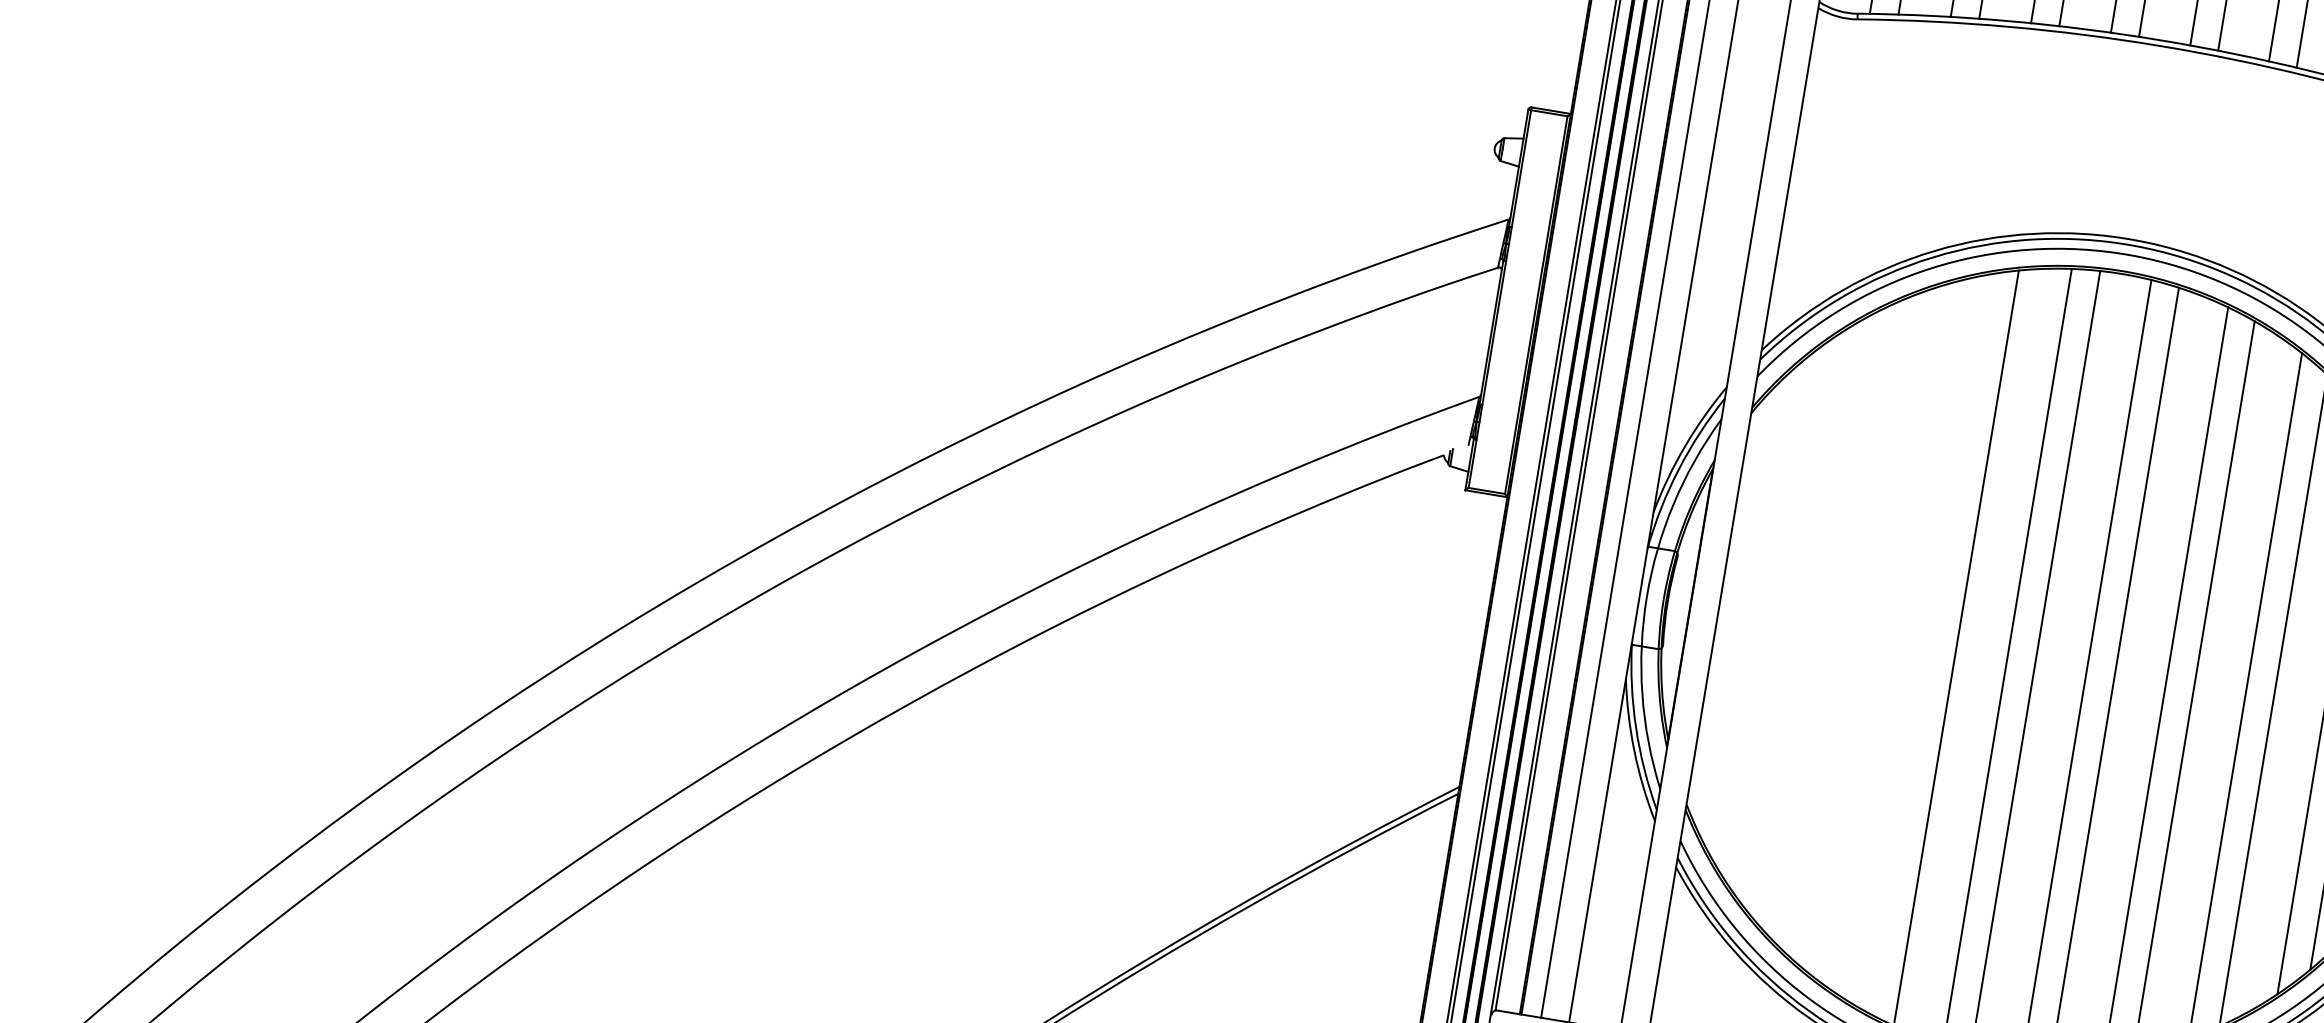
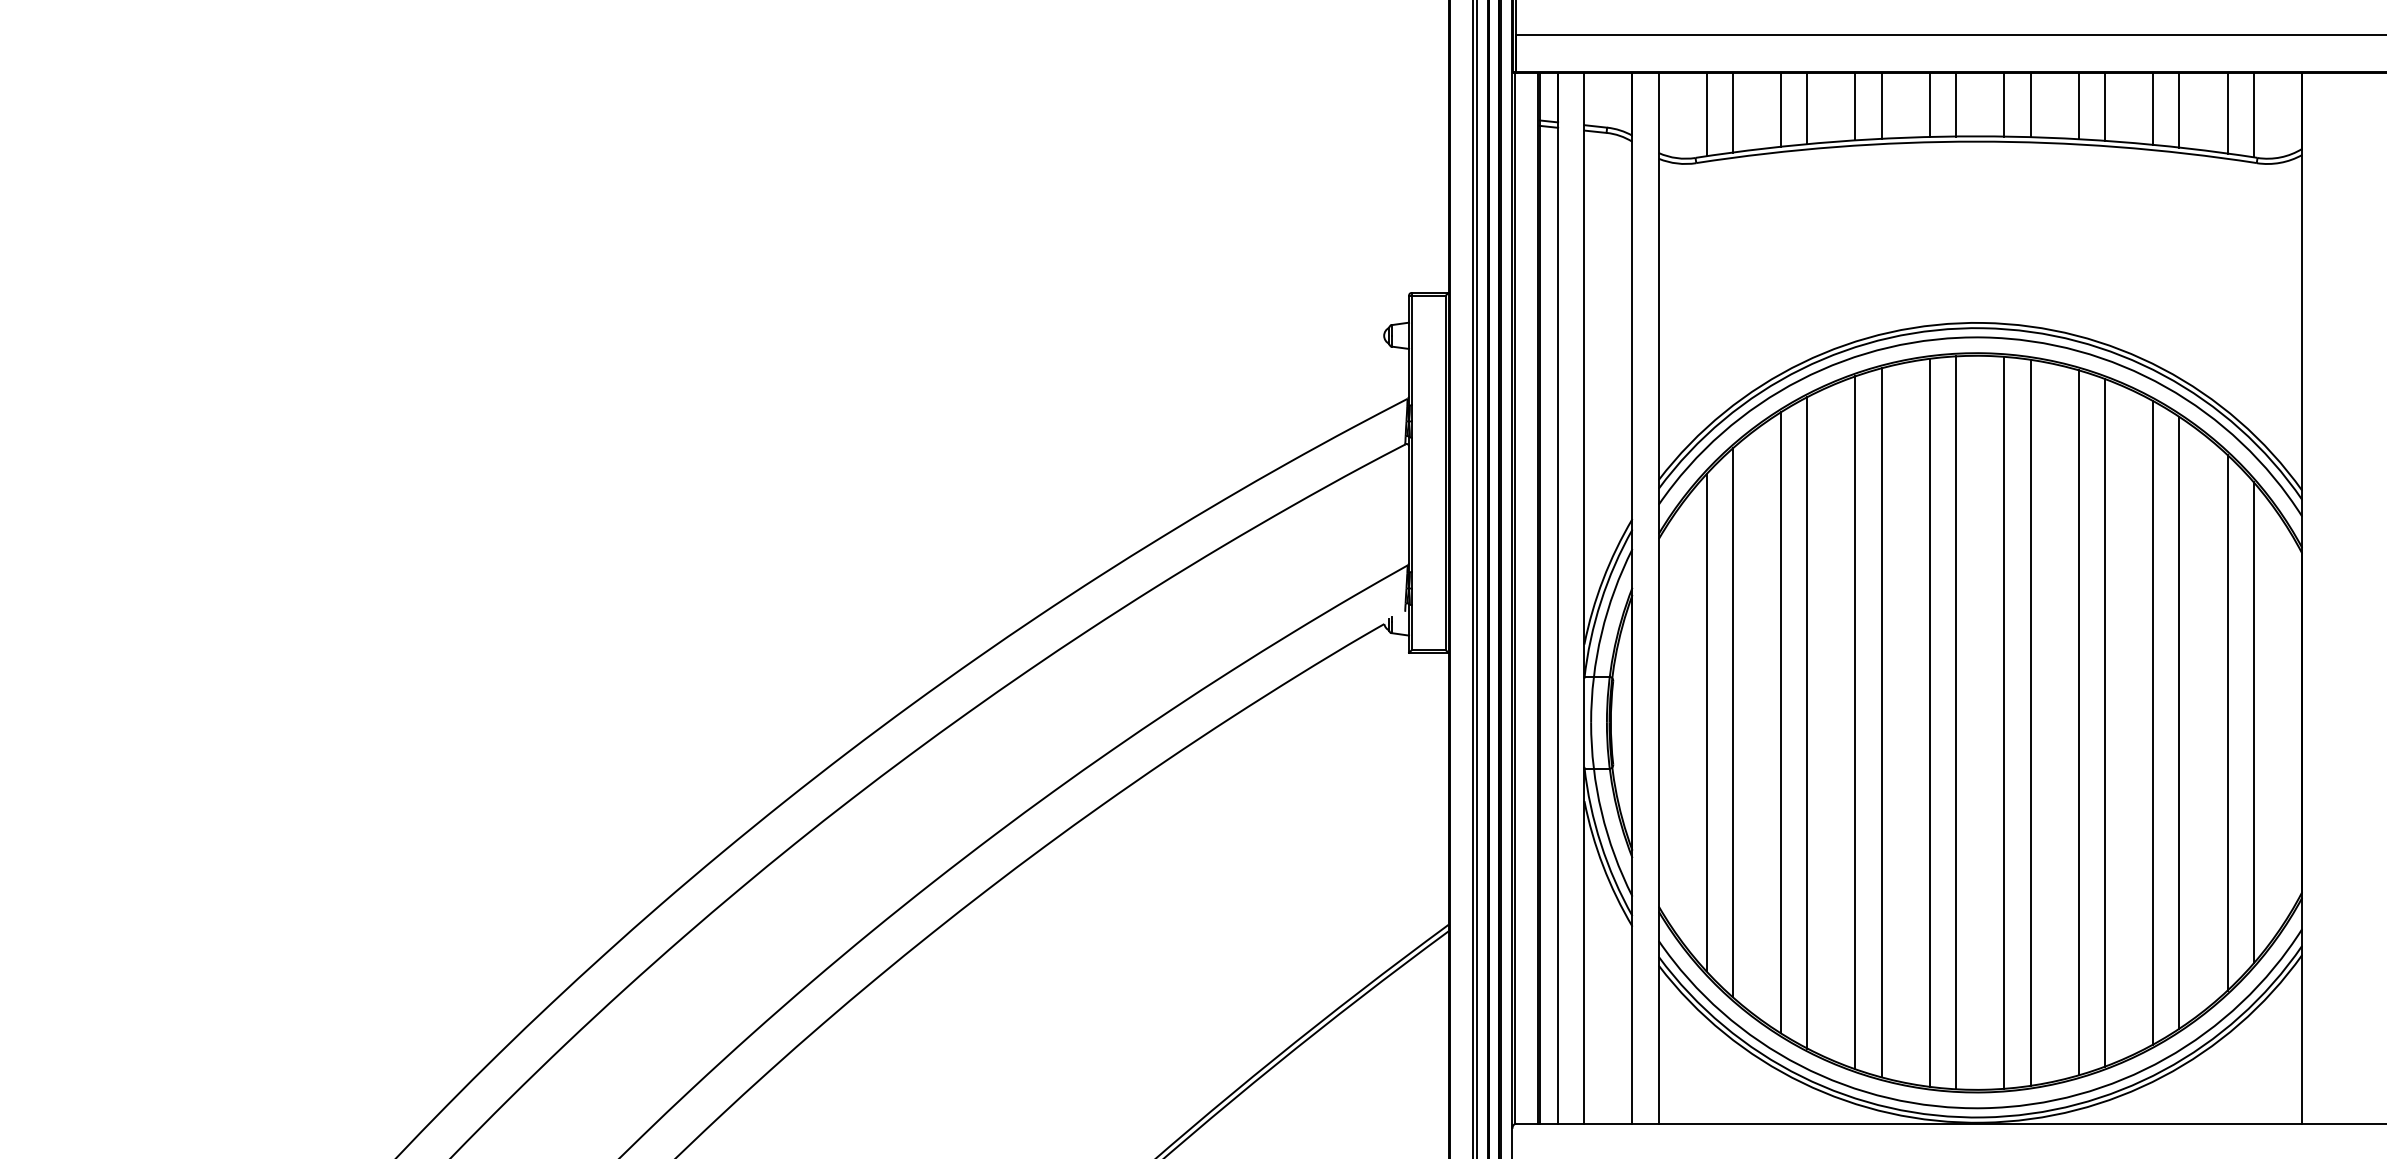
line: (1769, 616) -> (1706, 722), added
line: (1797, 621) -> (1732, 722), added
line: (1849, 630) -> (1781, 722), added
line: (1877, 634) -> (1807, 722), added
line: (1928, 643) -> (1855, 722), added

